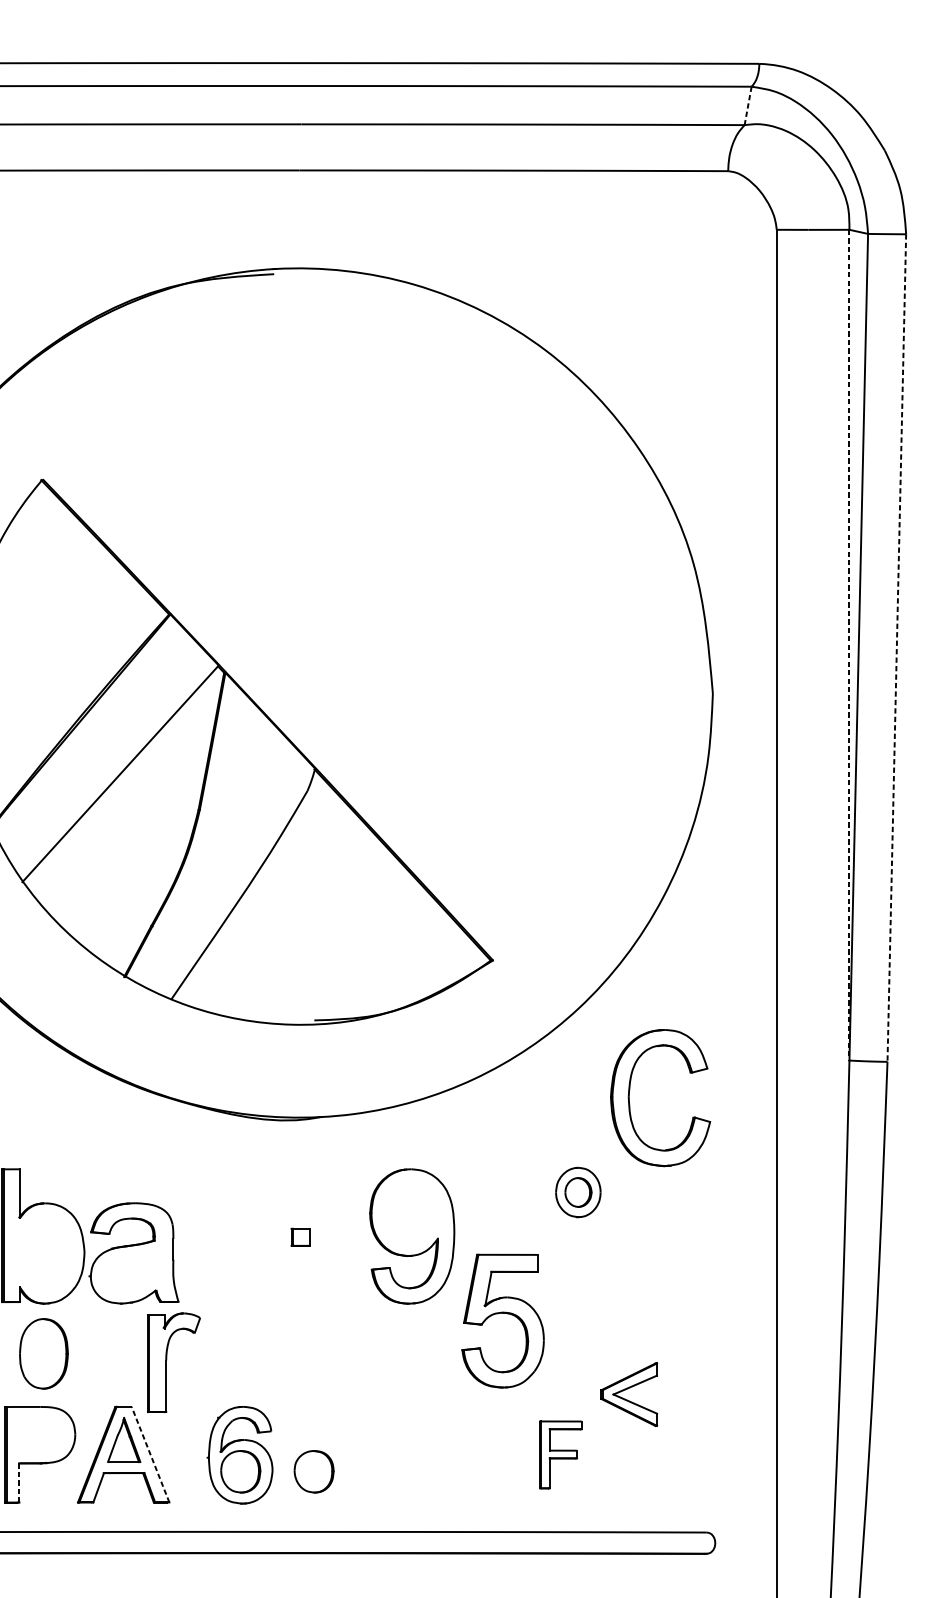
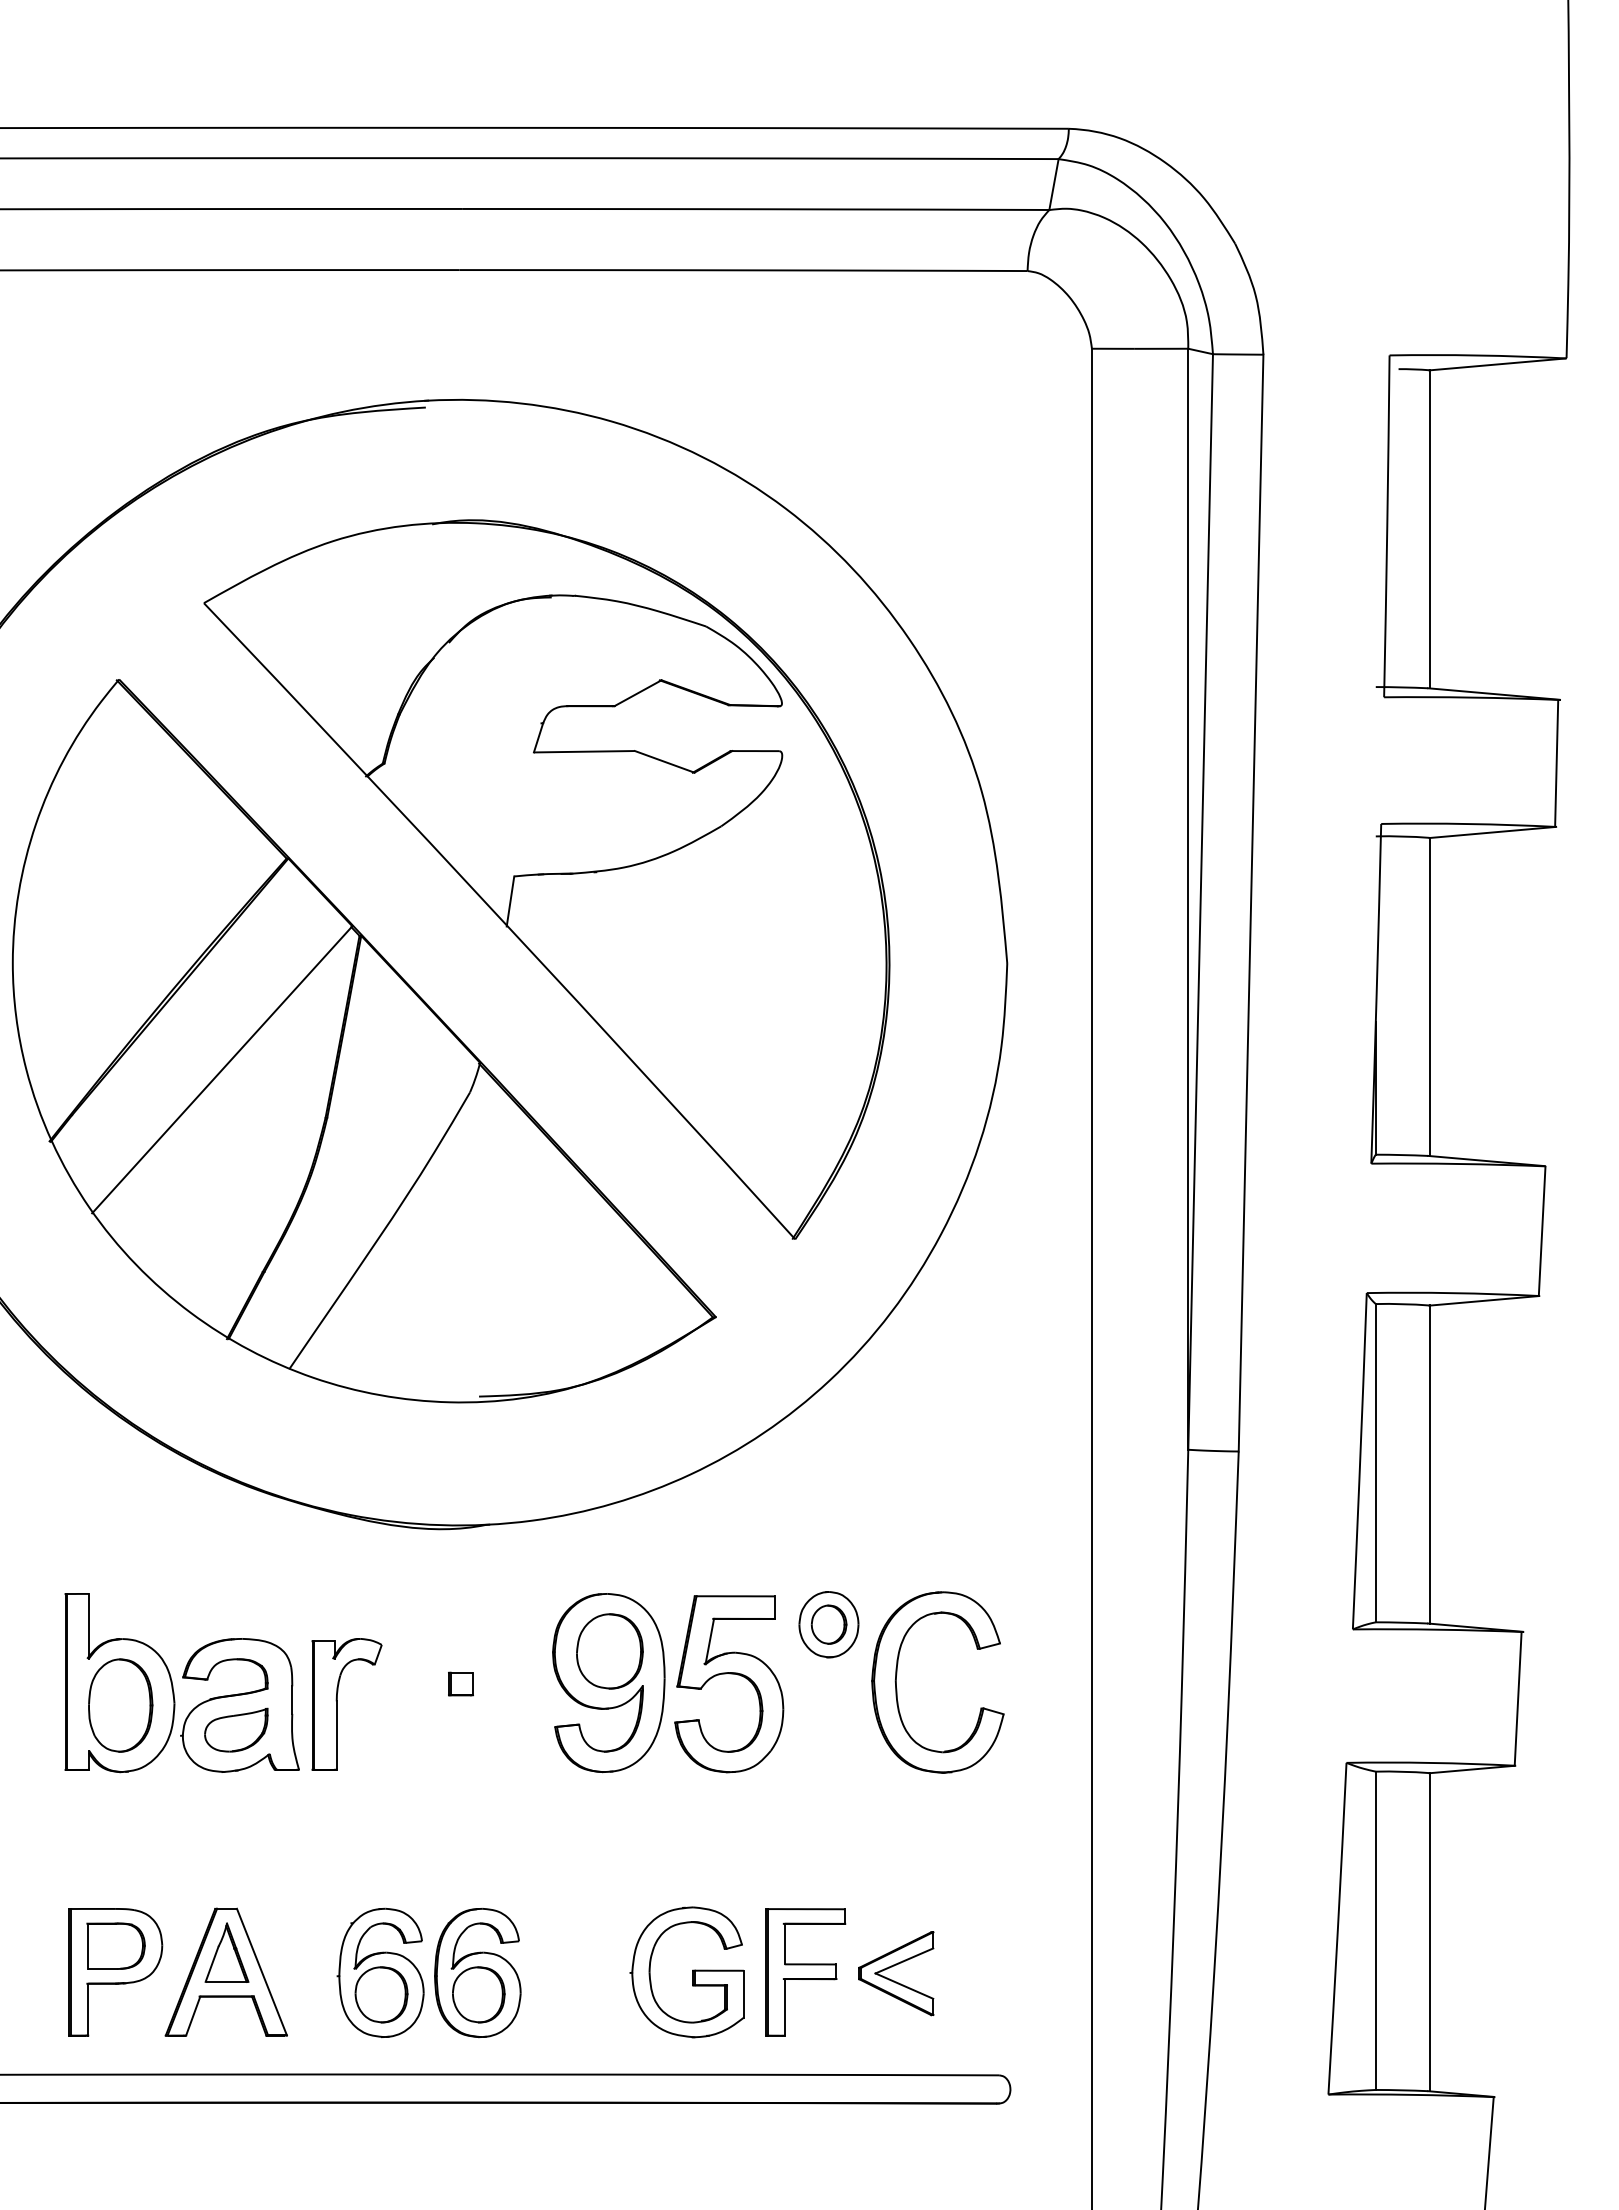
line: (748, 105) -> (1054, 184), dashed -> solid
part: (365, 630) -> (546, 879), added
line: (849, 645) -> (1188, 899), dashed -> solid
line: (897, 648) -> (1251, 903), dashed -> solid
part: (630, 1102) -> (897, 1688), moved
part: (412, 1212) -> (609, 1651), added
part: (131, 1271) -> (236, 1729), added
part: (503, 1313) -> (729, 1674), moved
part: (43, 1353) -> (120, 1705), moved
part: (166, 1362) -> (337, 1704), moved
part: (626, 1390) -> (892, 1967), moved
part: (40, 1434) -> (115, 1945), added
line: (150, 1454) -> (261, 1971), dashed -> solid
part: (470, 1454) -> (686, 1972), added
part: (560, 1454) -> (805, 1972), size x1.43
part: (313, 1455) -> (477, 1973), added
line: (19, 1482) -> (88, 2009), dashed -> solid

